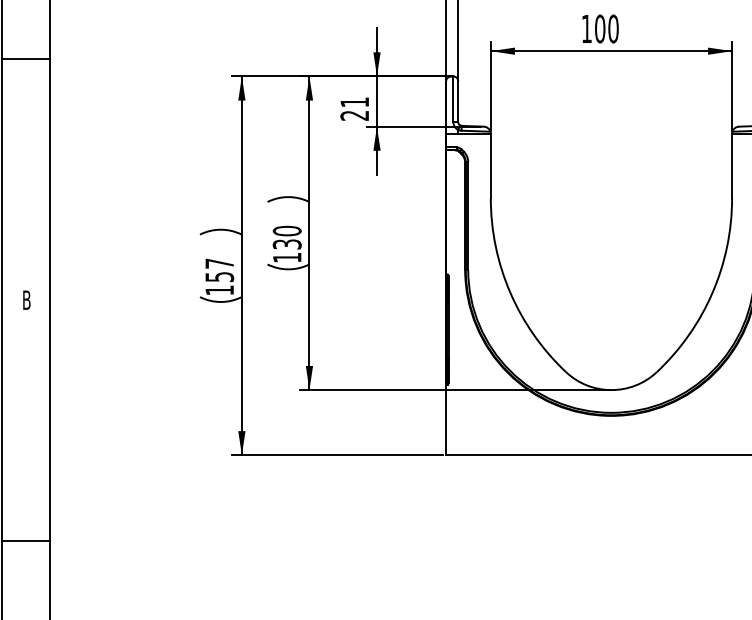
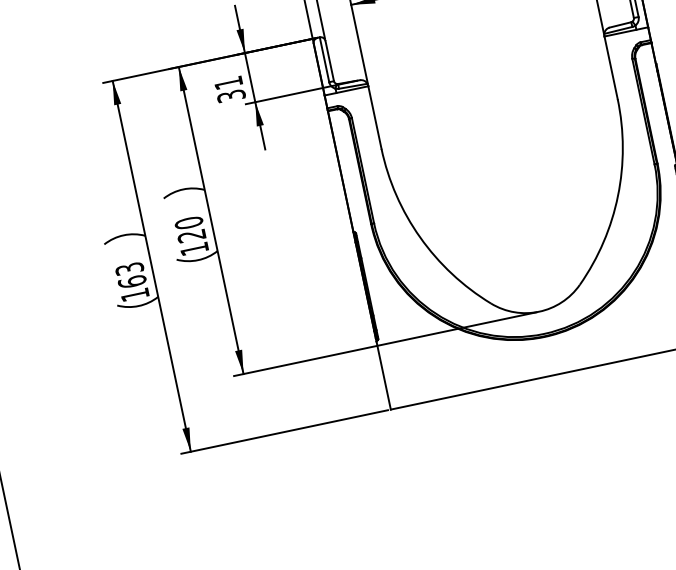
text: (354, 115) -> (231, 95), 21 -> 31
text: (287, 244) -> (192, 236), 130 -> 120
text: (219, 270) -> (130, 275), 157 -> 163

